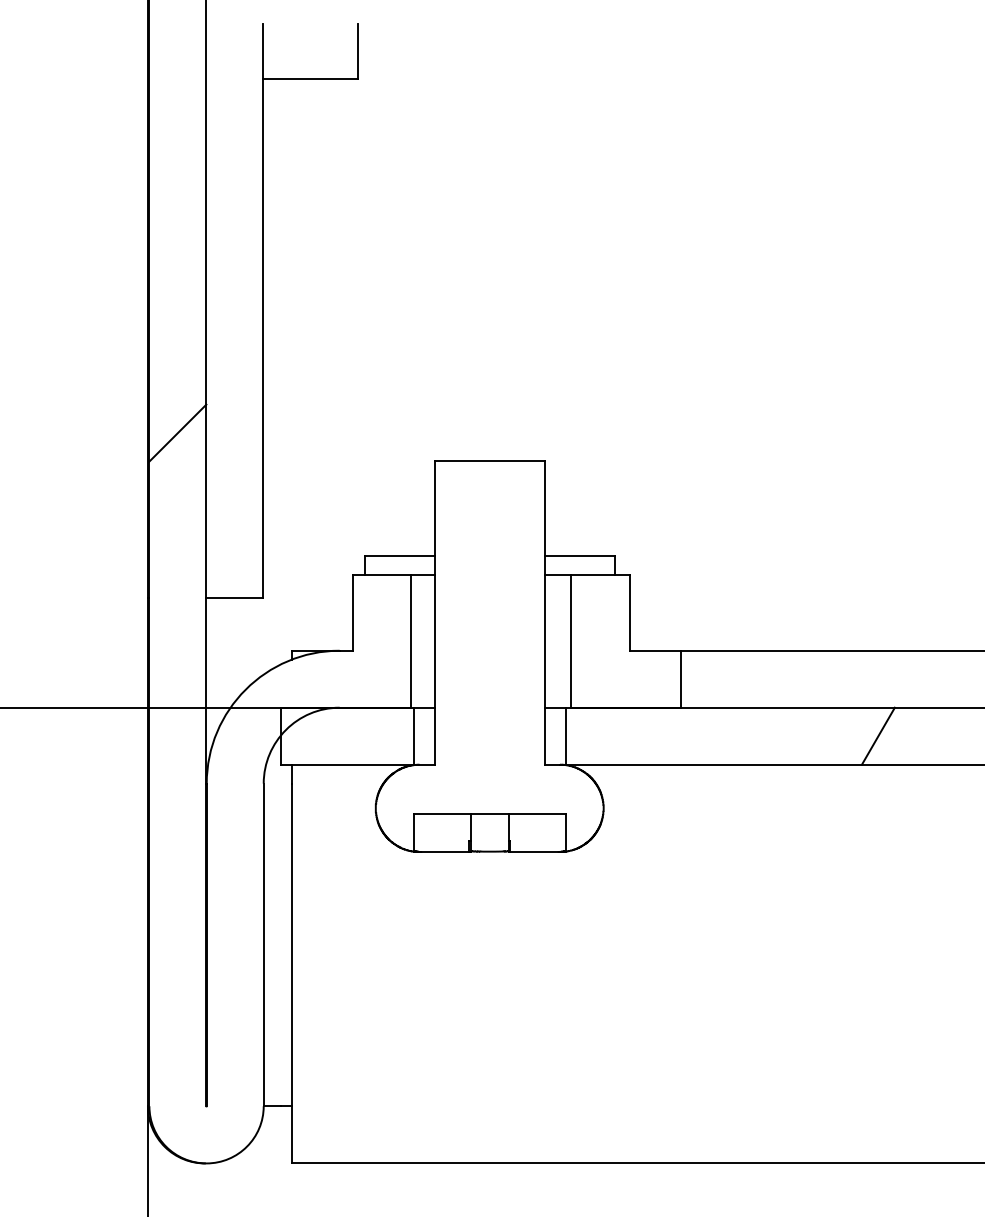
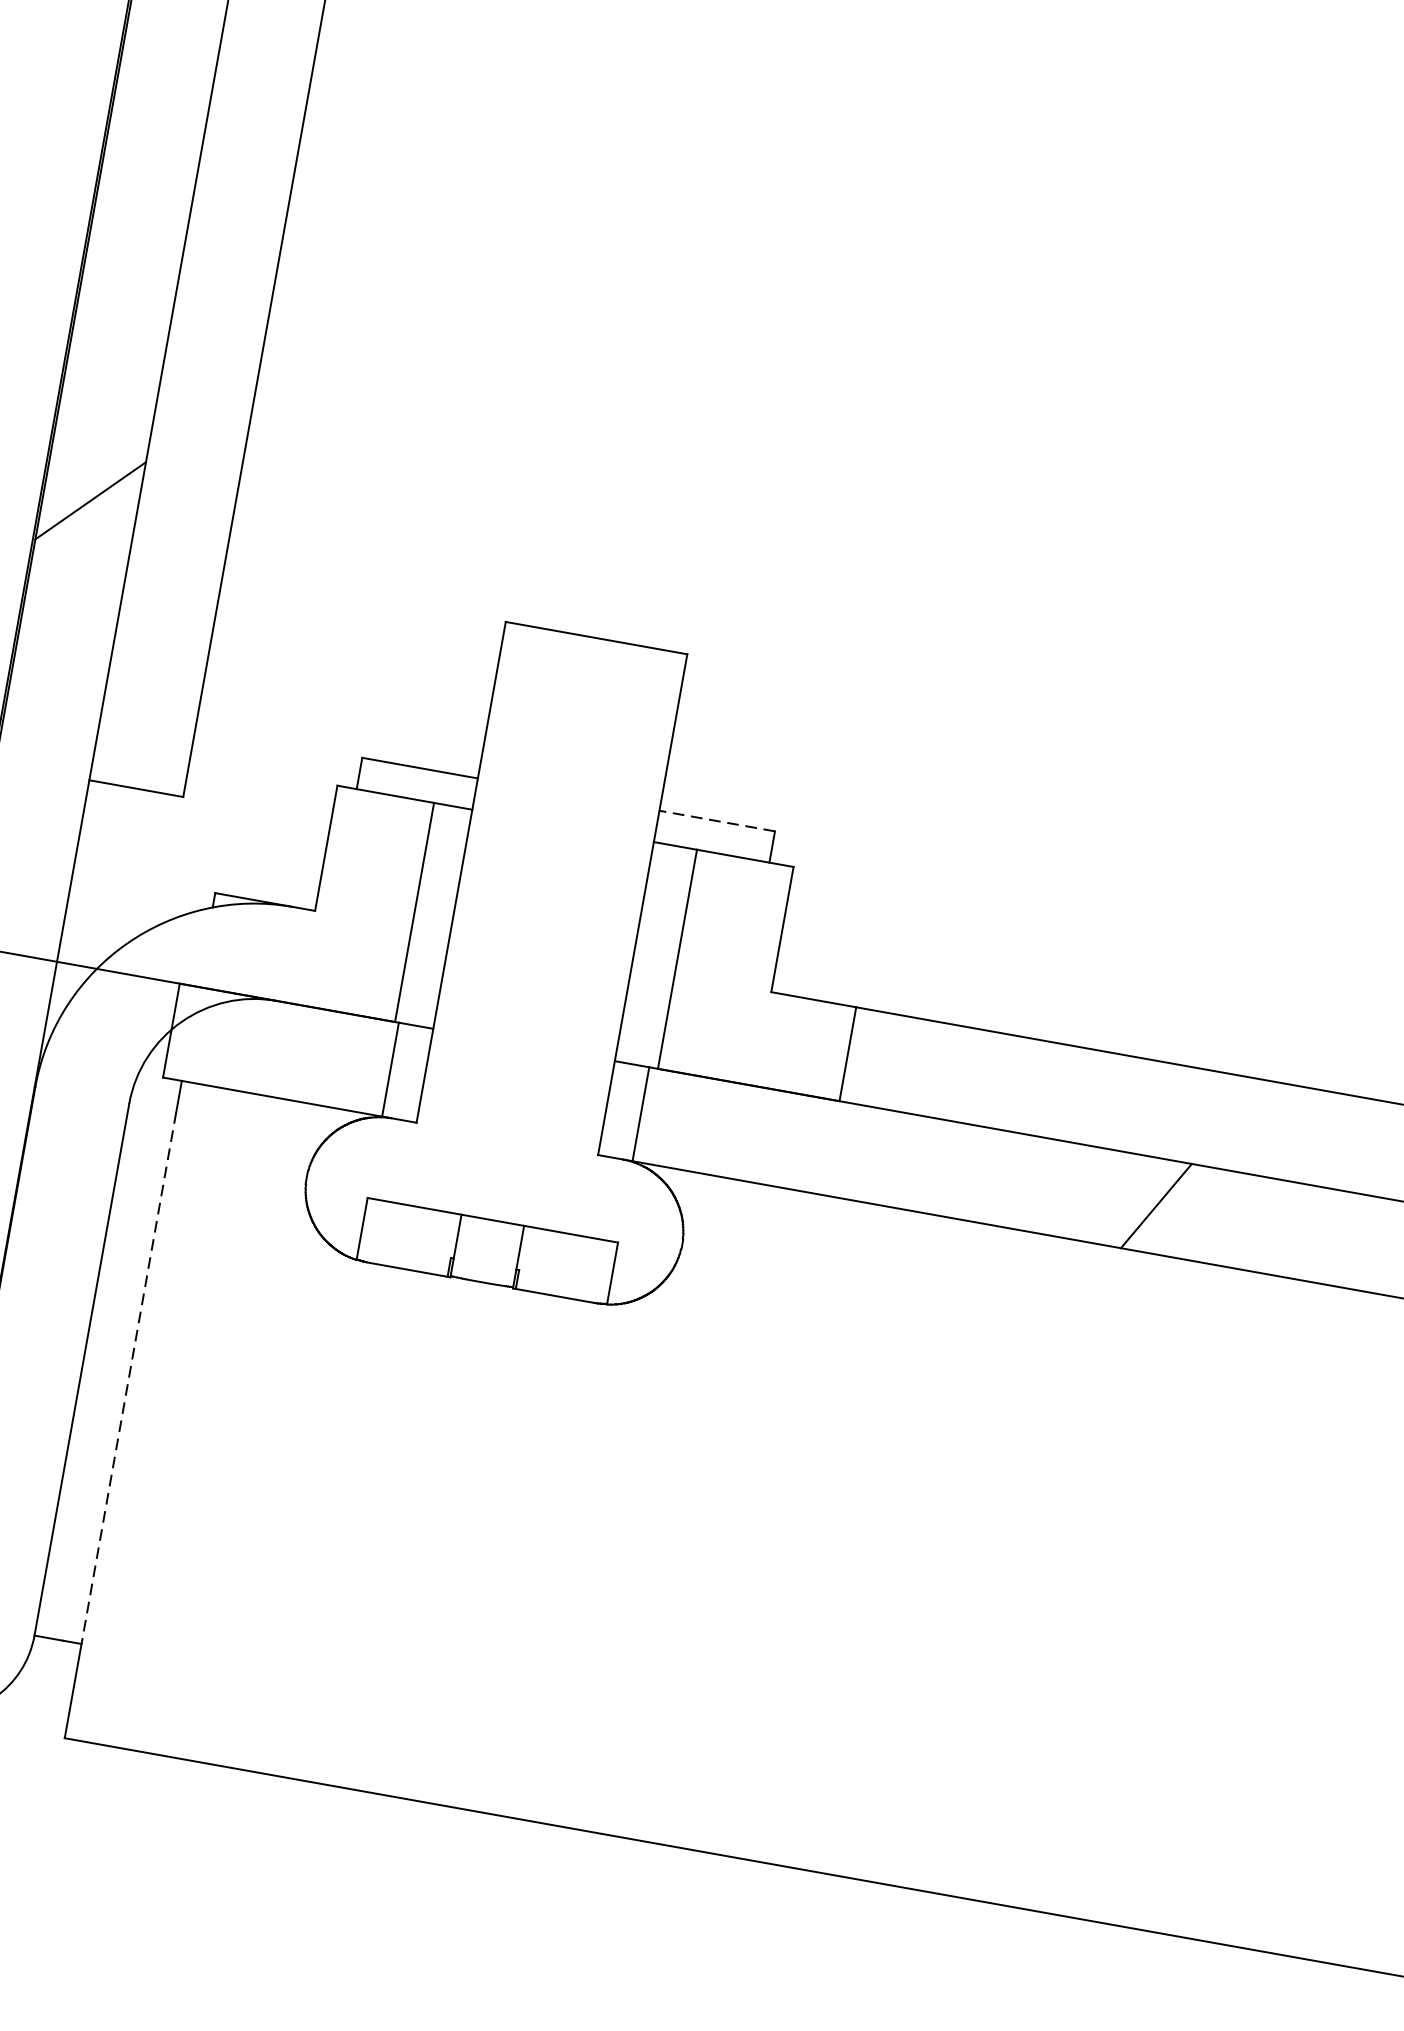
line: (579, 555) -> (716, 820), solid -> dashed
line: (292, 945) -> (129, 1379), solid -> dashed

